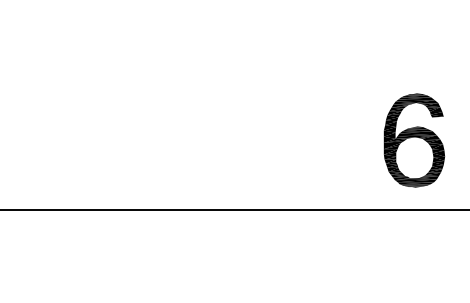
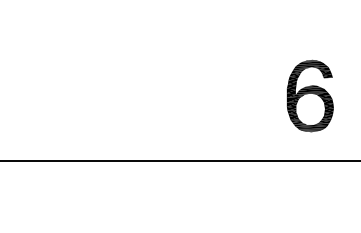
part: (413, 139) -> (309, 95), moved

